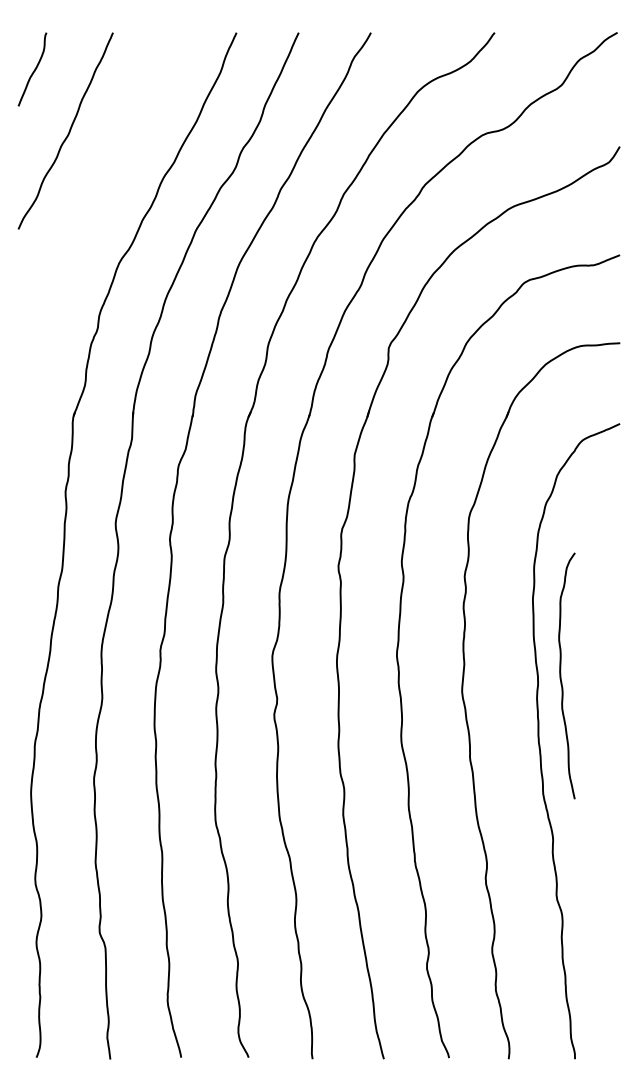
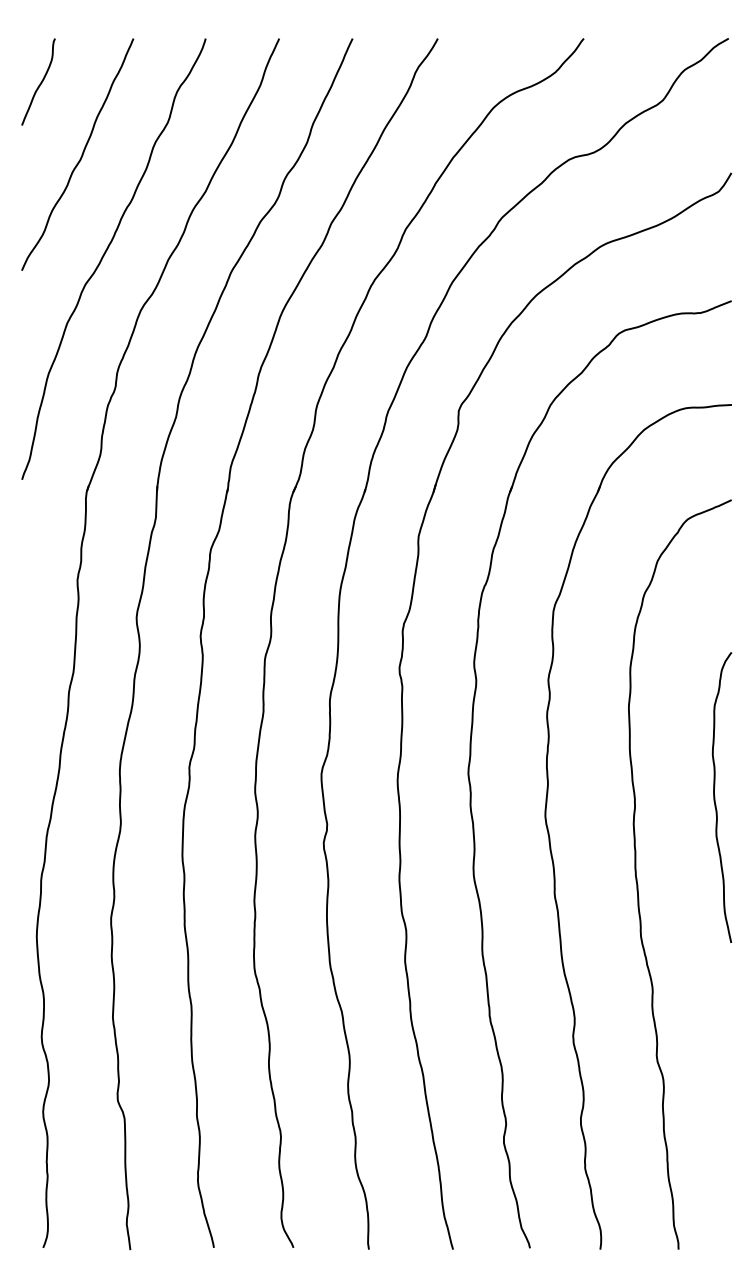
curve: (89, 215) -> (105, 254), added
curve: (561, 675) -> (715, 797), moved

